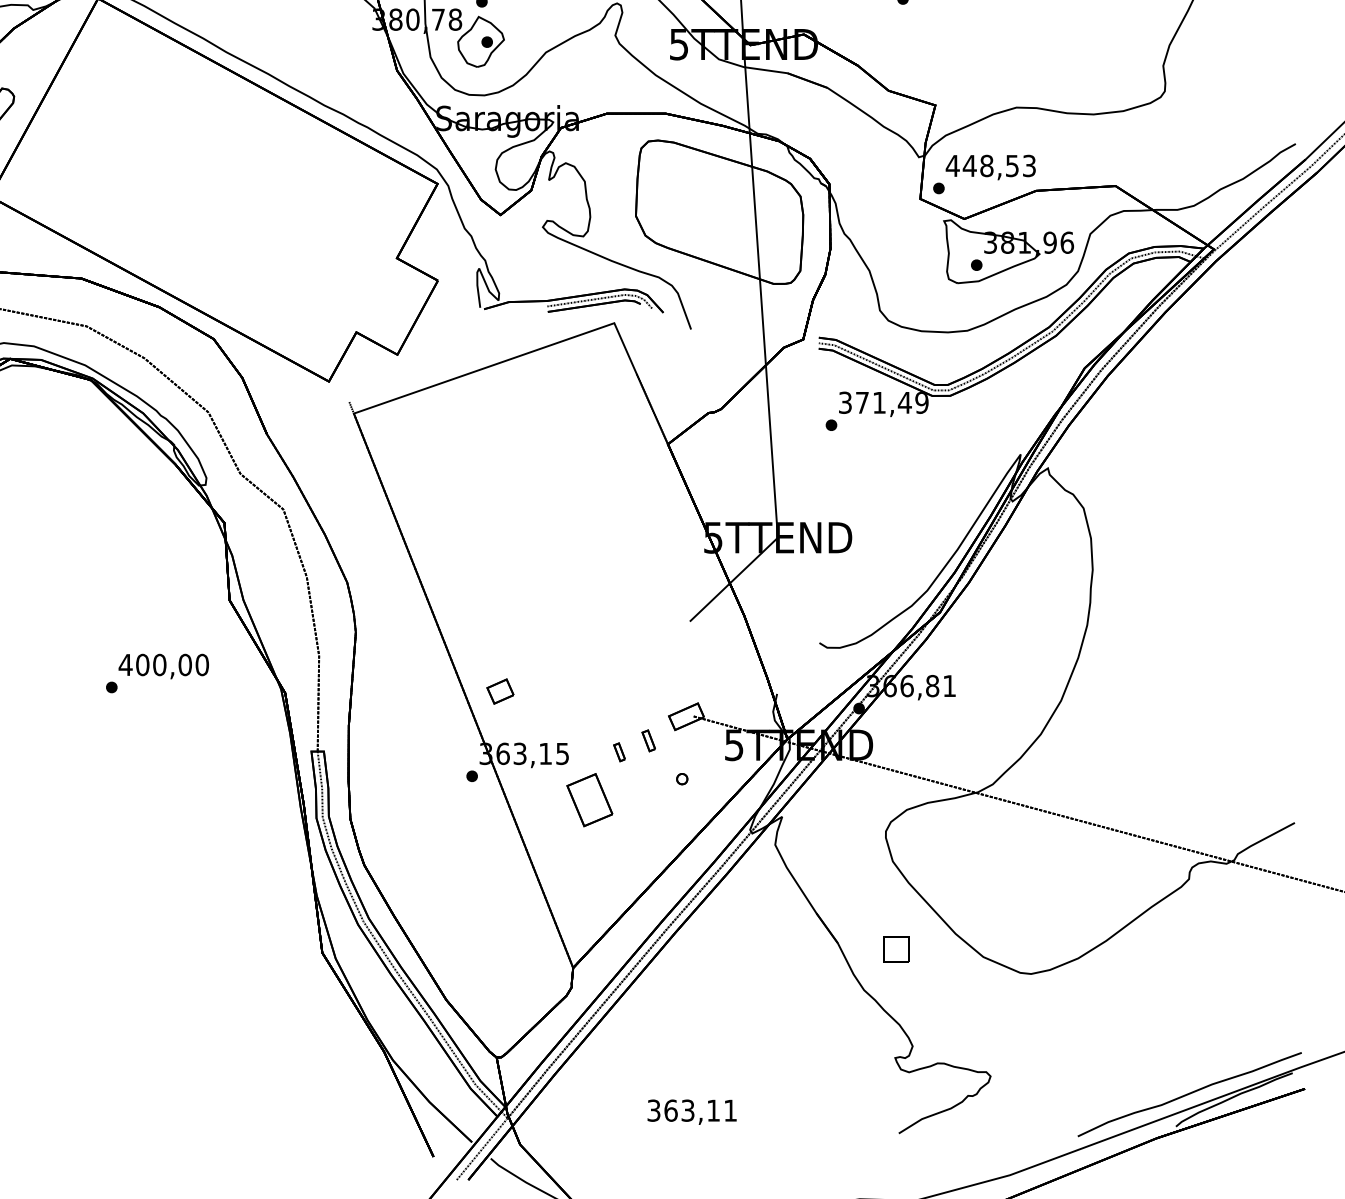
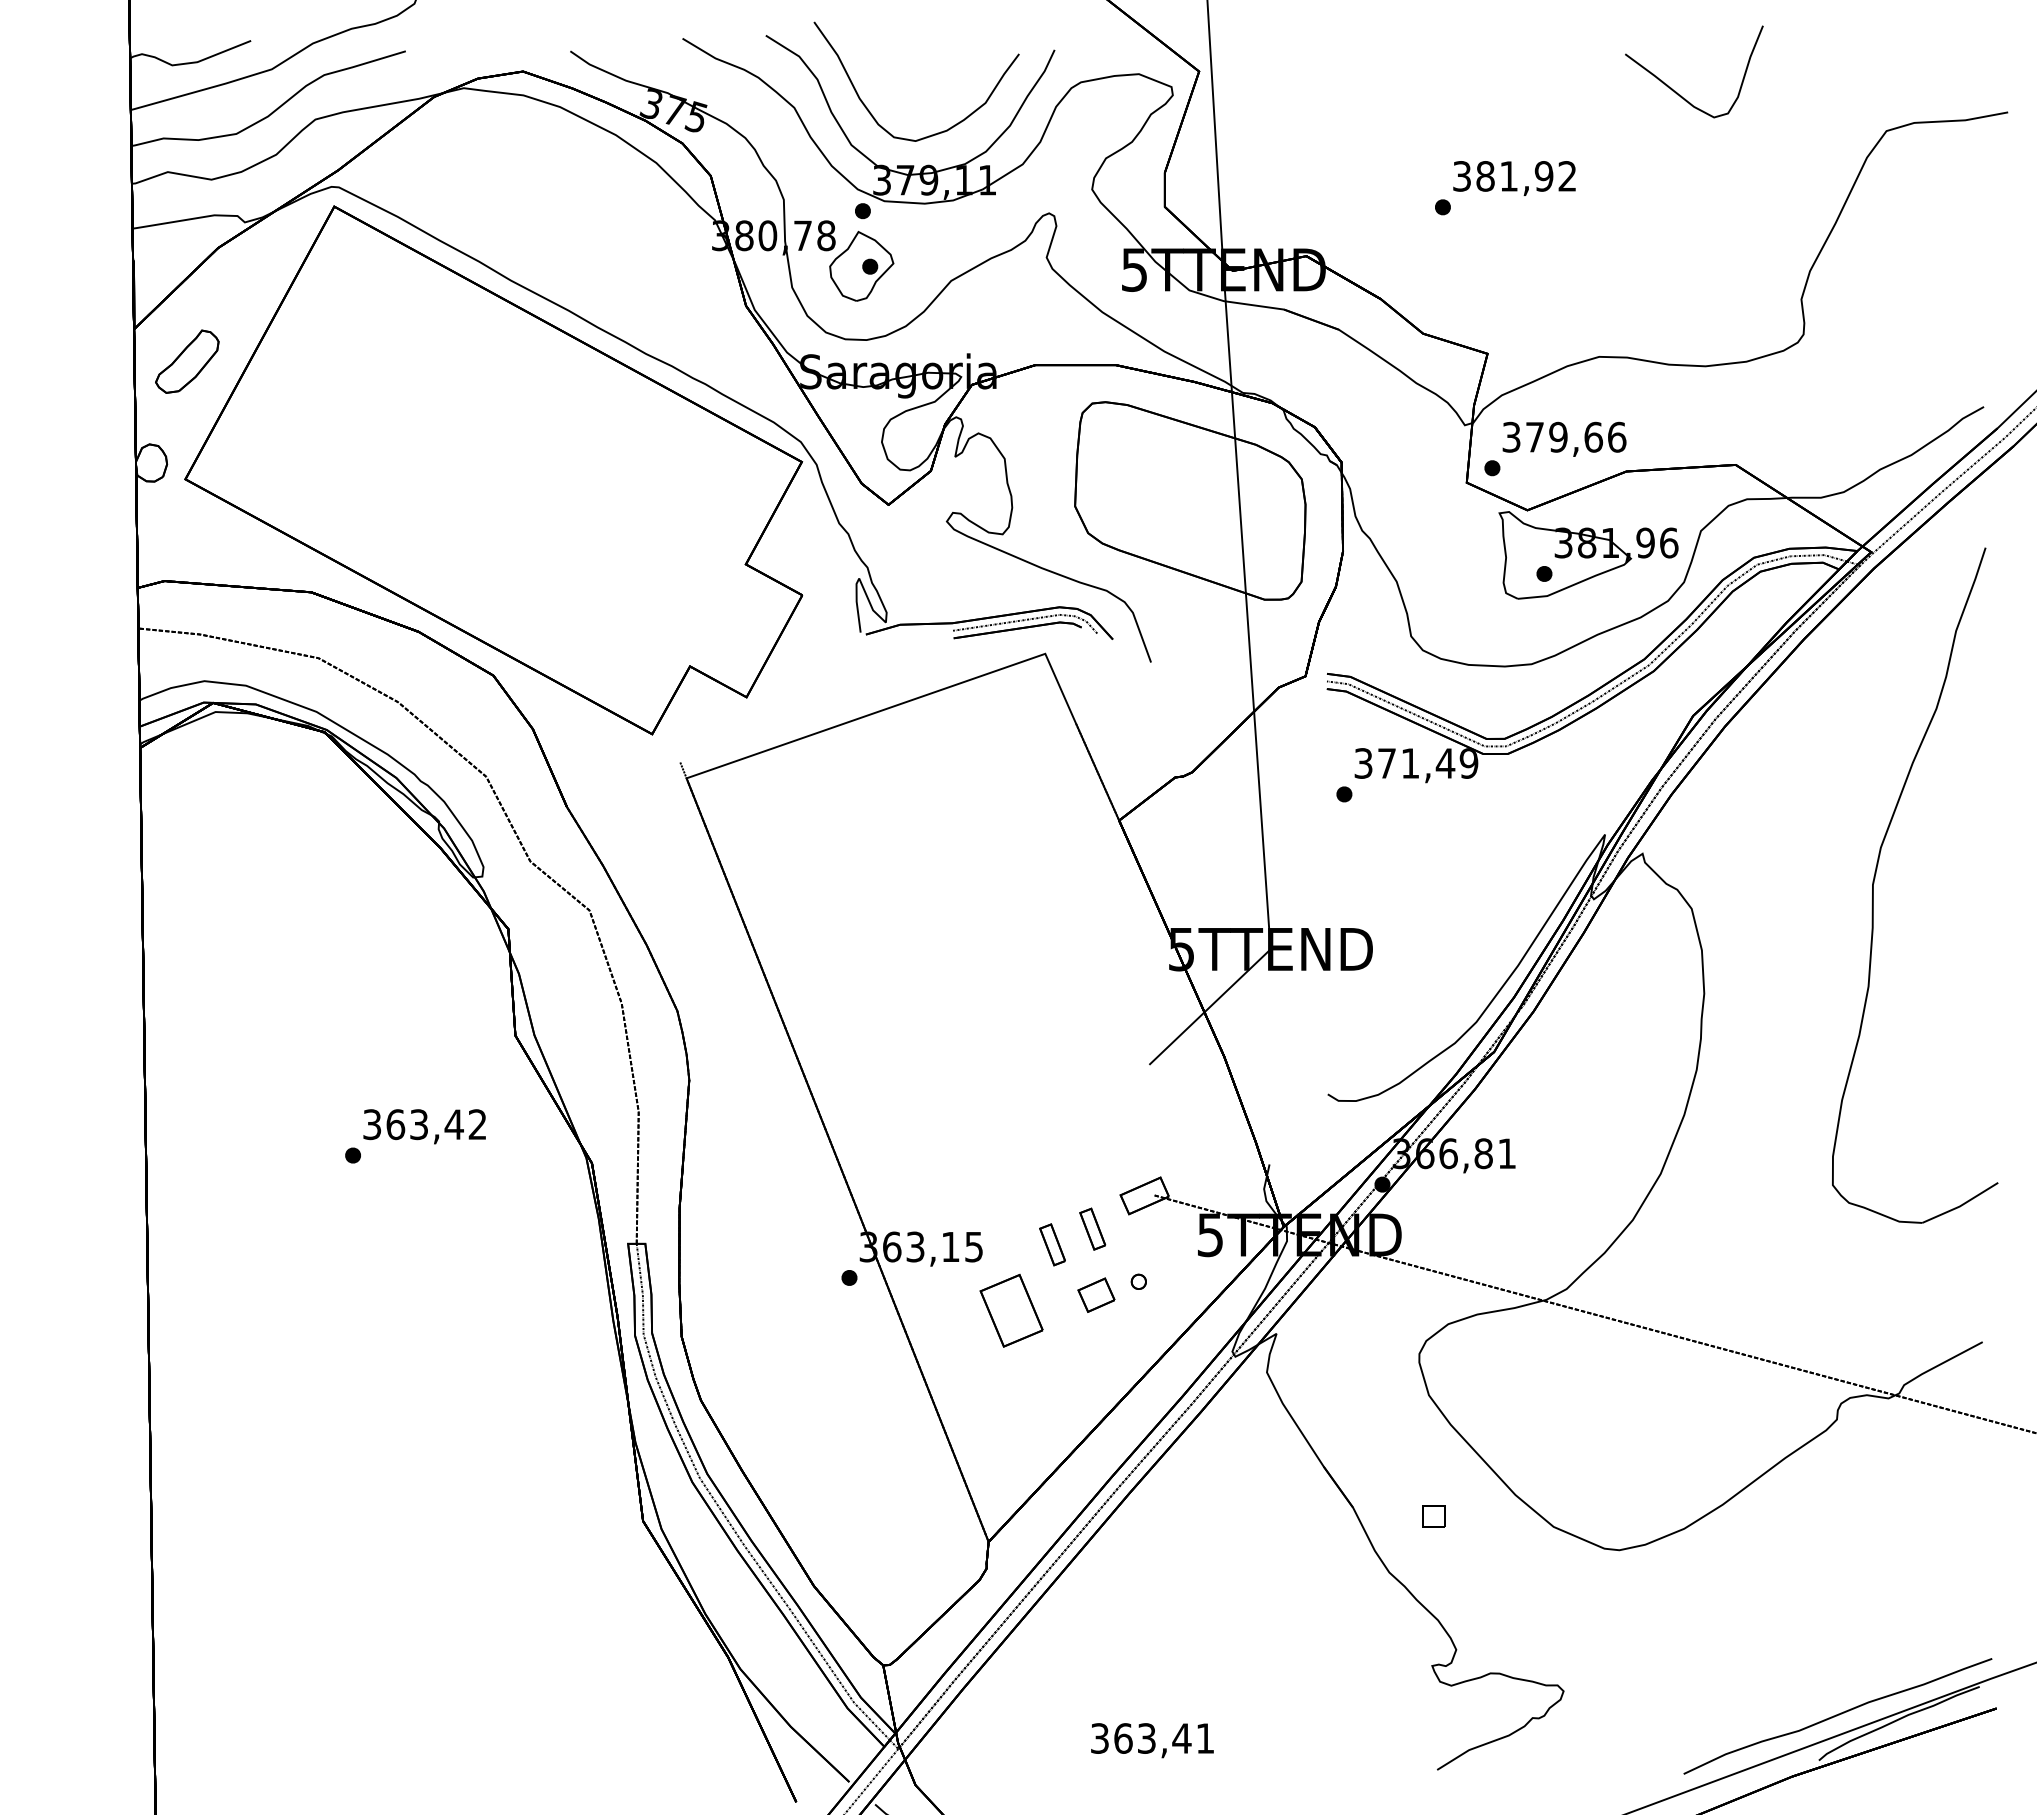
text: (990, 165) -> (1563, 436), 448,53 -> 379,66
part: (1217, 483) -> (1876, 874), added
text: (163, 664) -> (424, 1124), 400,00 -> 363,42
part: (500, 691) -> (1096, 1294), moved
part: (648, 740) -> (1092, 1228), size x1.43
part: (619, 752) -> (1052, 1244), size x1.67
part: (896, 949) -> (1433, 1516), size x0.62
text: (713, 1110) -> (1181, 1738), 363,11 -> 363,41

